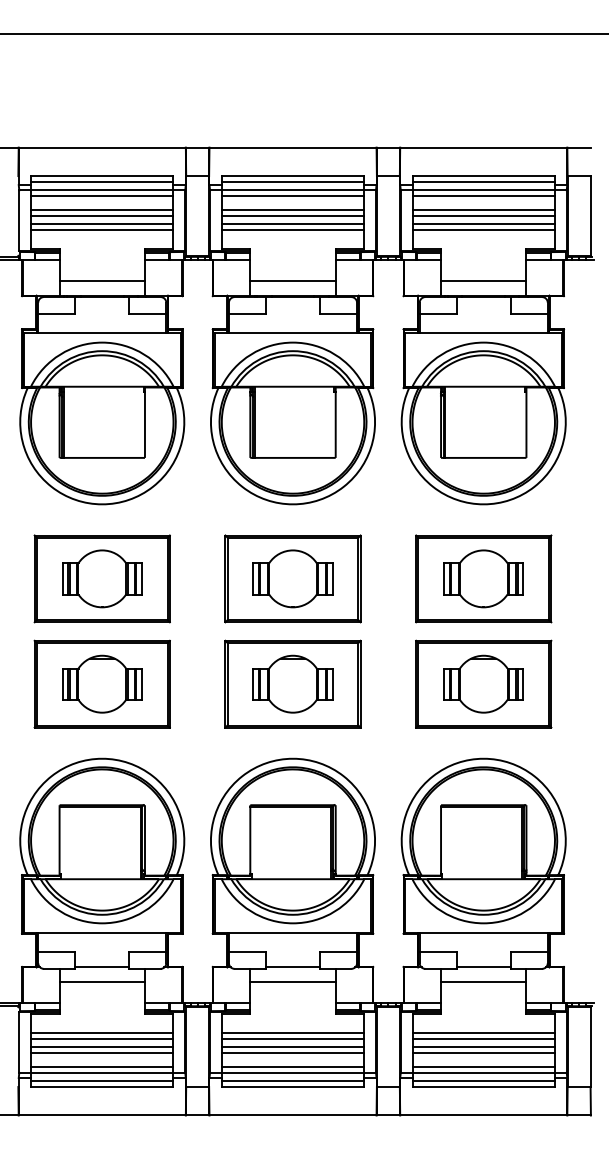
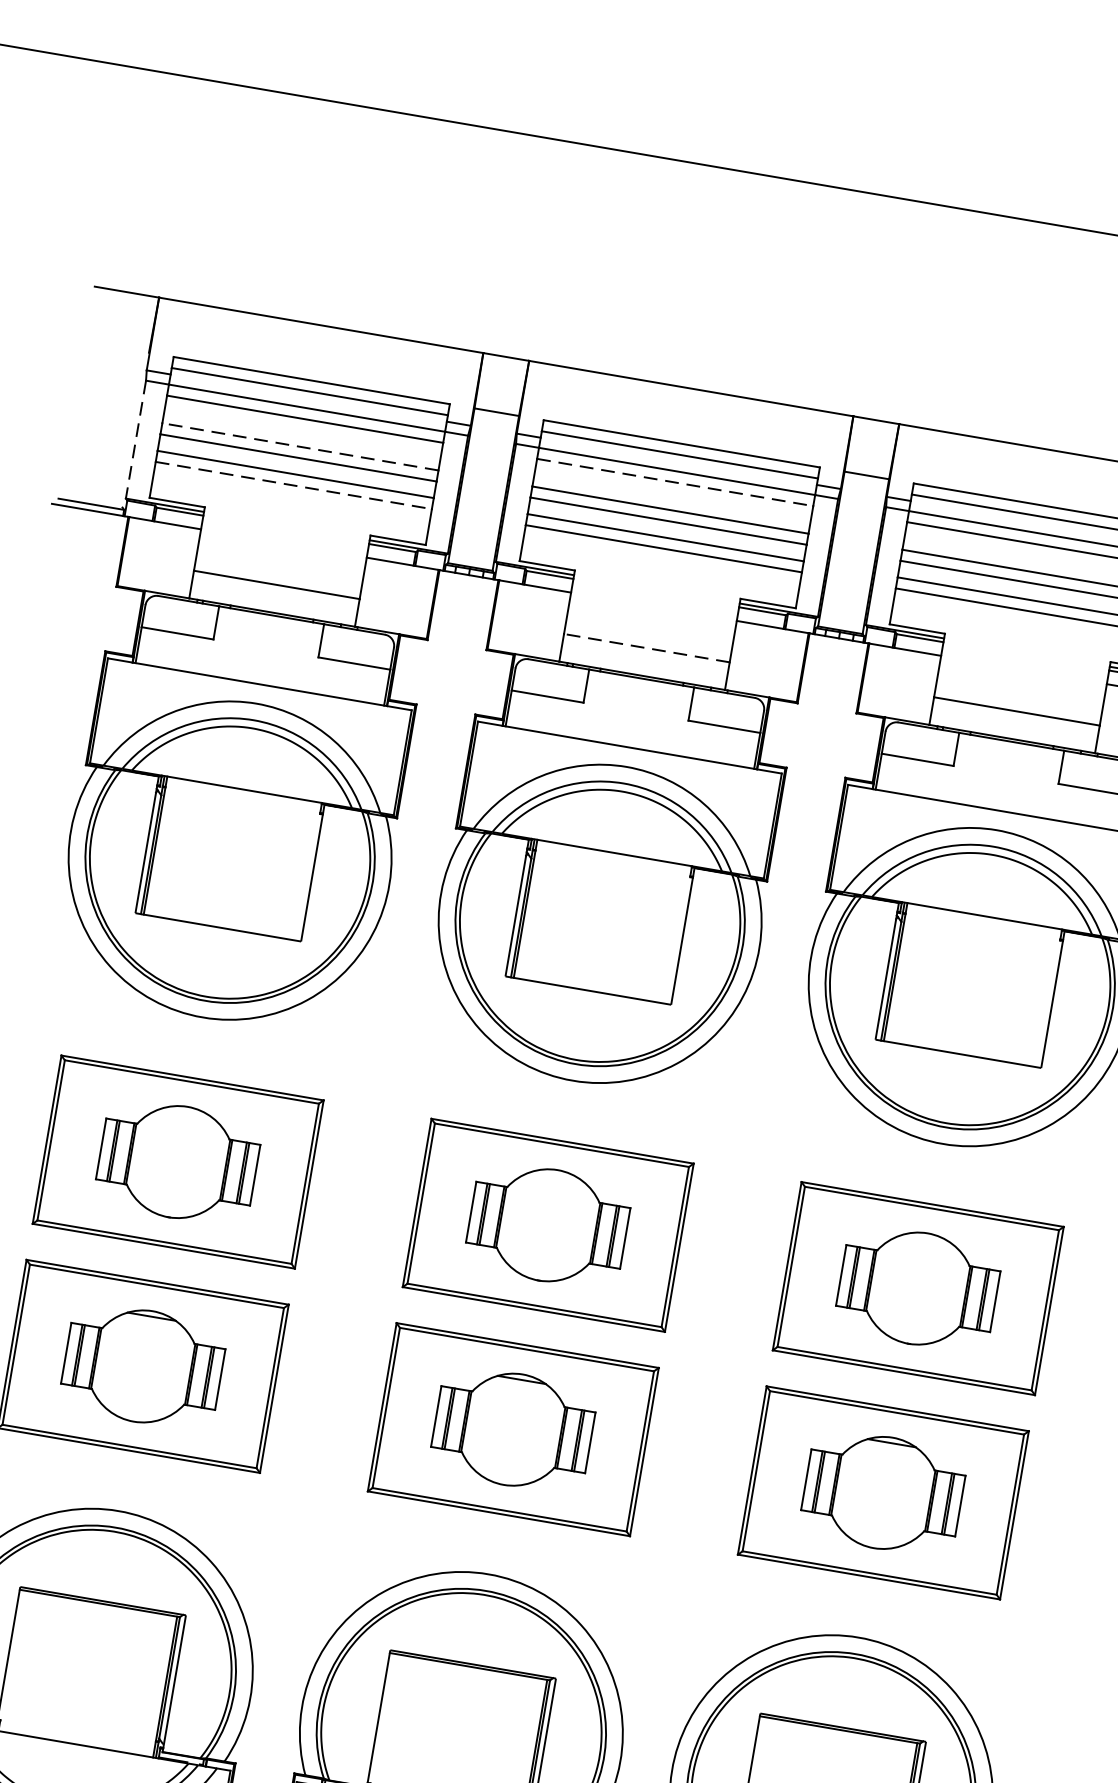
line: (293, 196) -> (675, 483), solid -> dashed
line: (101, 210) -> (298, 447), solid -> dashed
line: (19, 221) -> (136, 441), solid -> dashed
line: (102, 230) -> (294, 486), solid -> dashed
line: (293, 281) -> (647, 648), solid -> dashed

